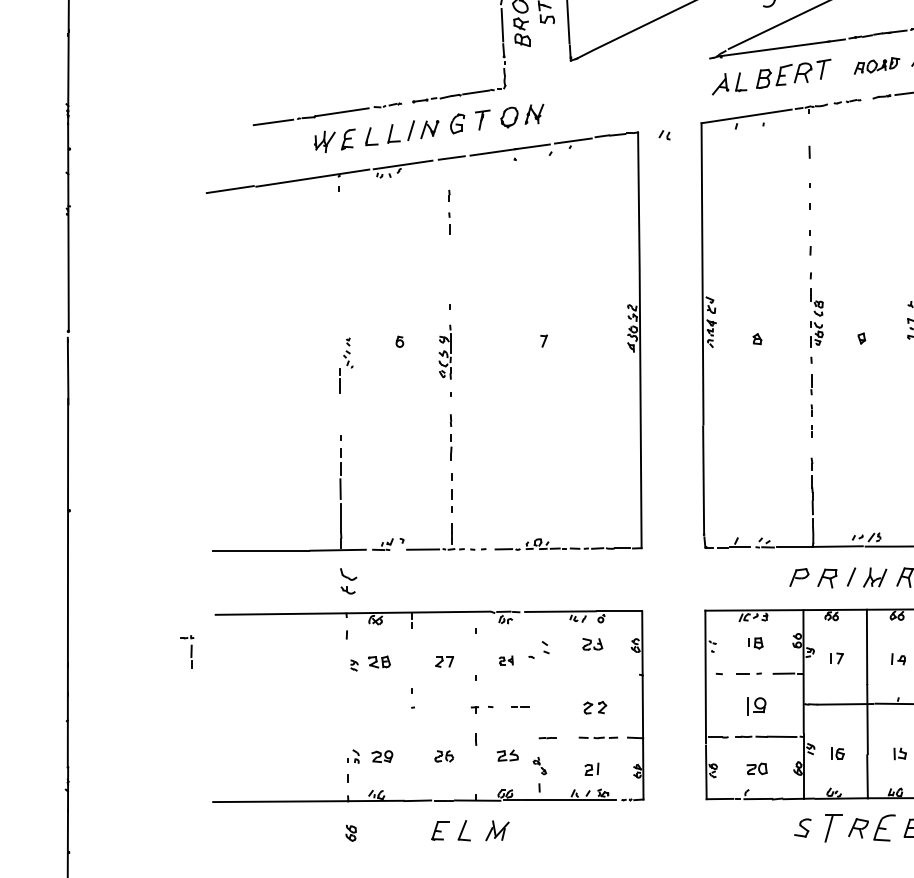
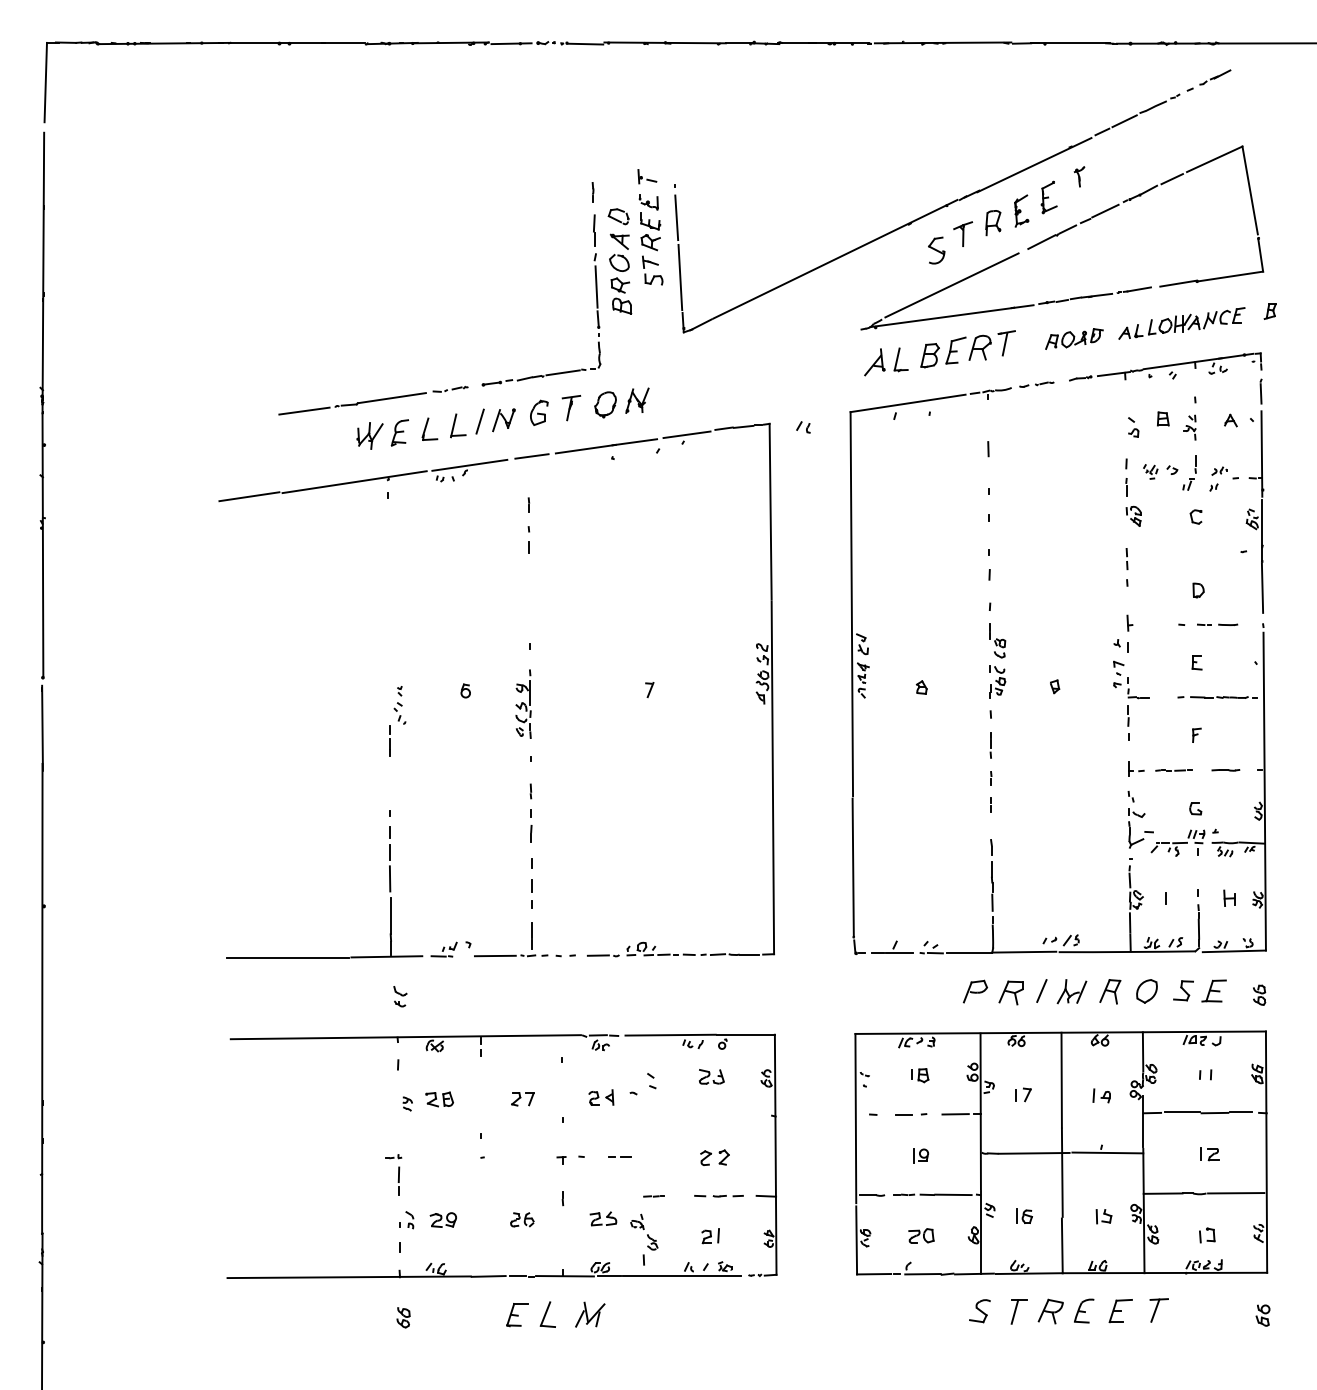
part: (348, 581) -> (400, 996), size x0.62
part: (187, 651) -> (393, 1174), moved
part: (506, 660) -> (601, 1097), size x1.43
part: (757, 705) -> (921, 1155), size x0.62
part: (540, 765) -> (644, 1231), size x1.67
part: (884, 827) -> (1084, 1310), size x0.71
part: (833, 828) -> (1018, 1311), size x0.71

